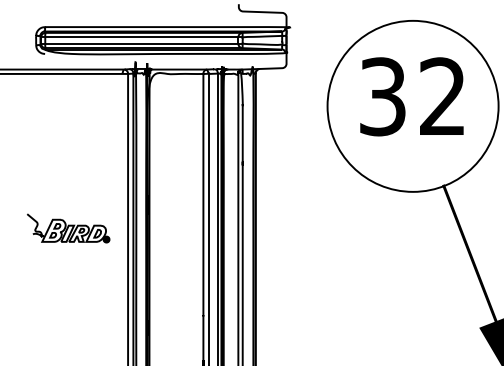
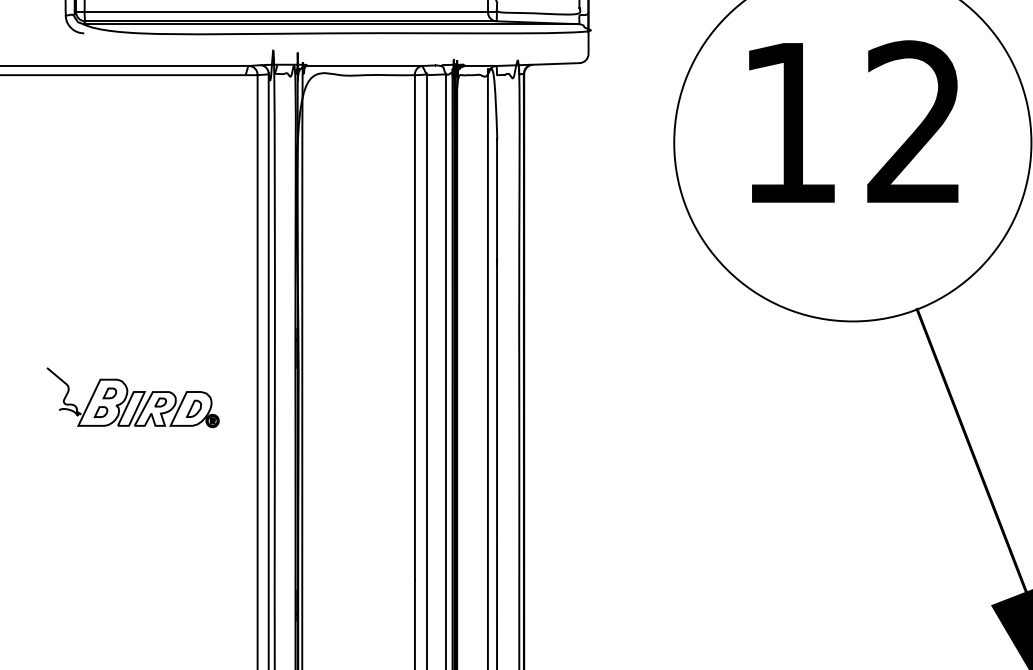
text: (382, 96) -> (788, 122), 32 -> 12

